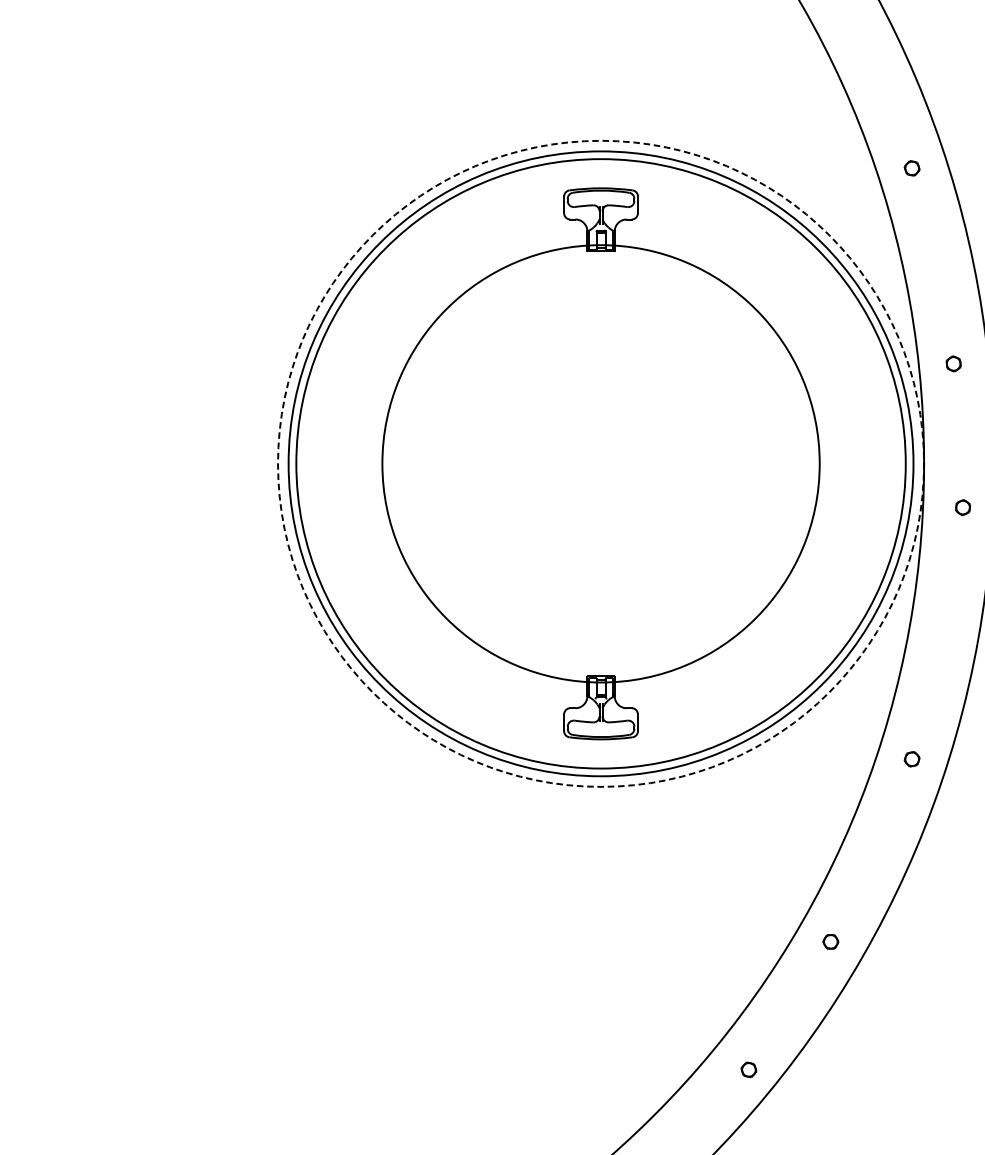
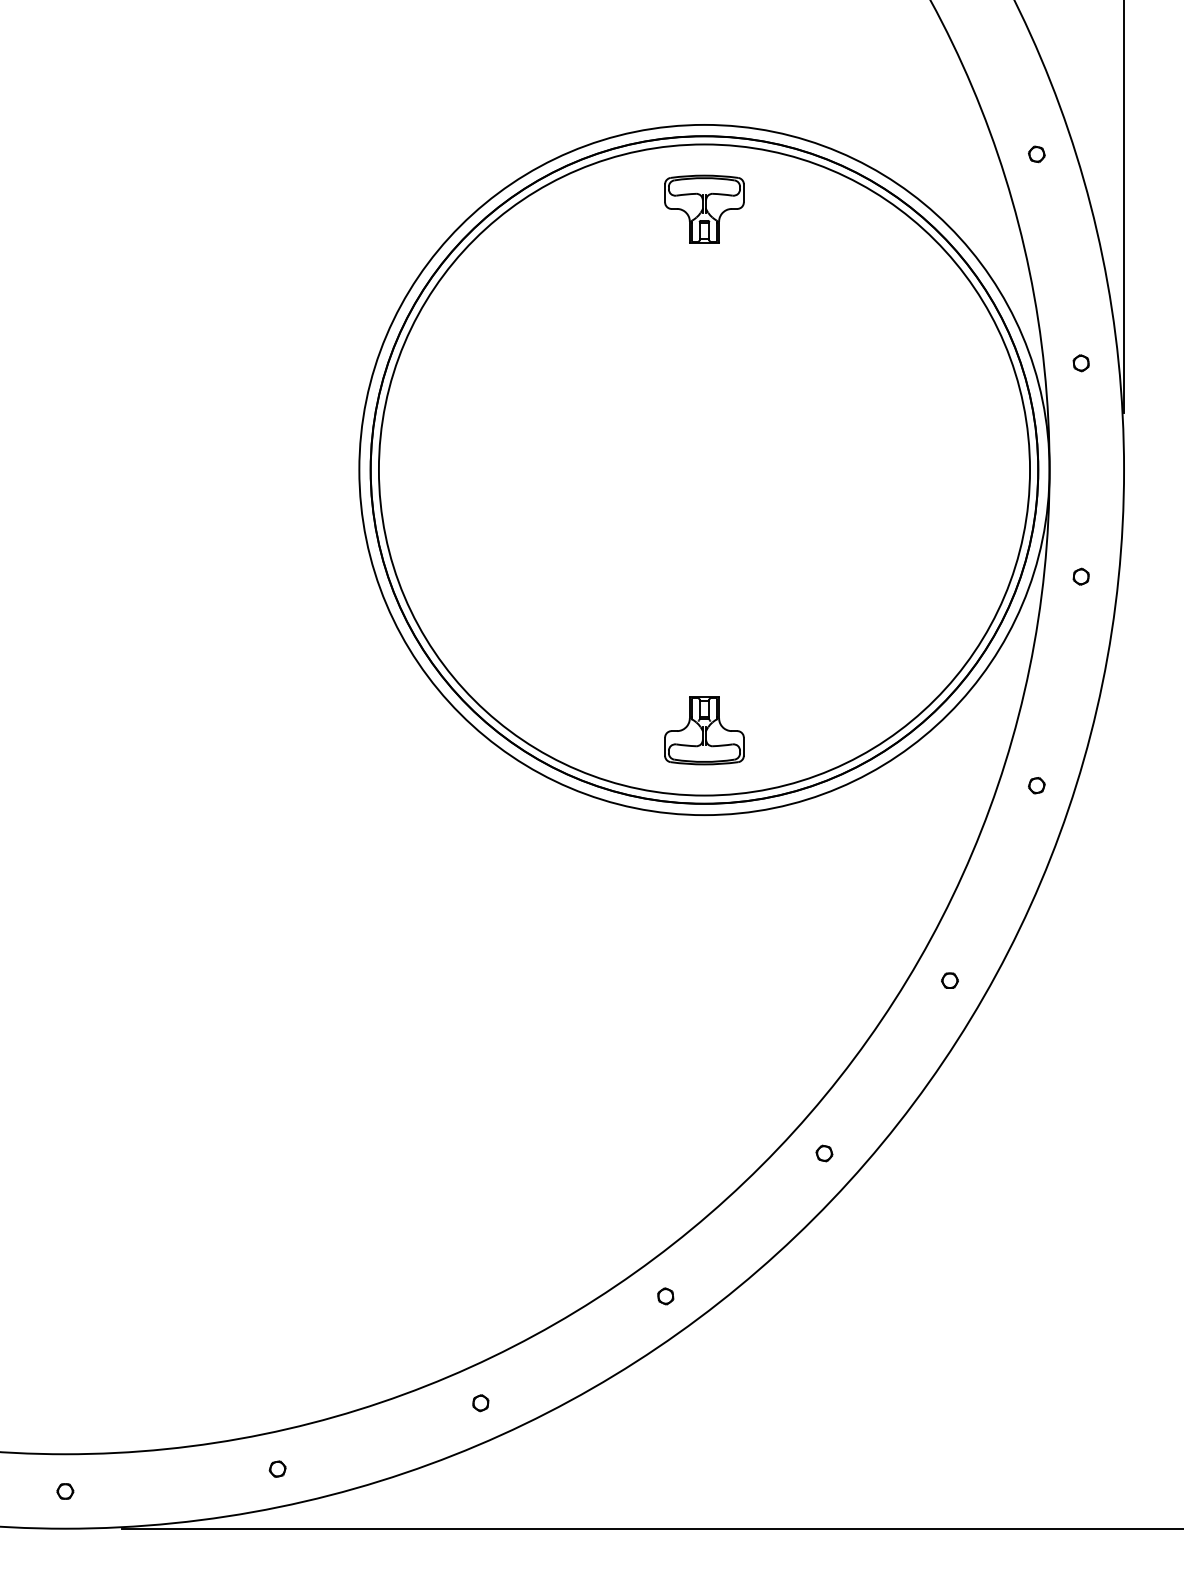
circle: (601, 463) -> (704, 469), dashed -> solid
circle: (601, 463) -> (704, 469), size x1.43
part: (962, 507) -> (1080, 576), moved
part: (748, 1069) -> (824, 1153), moved

